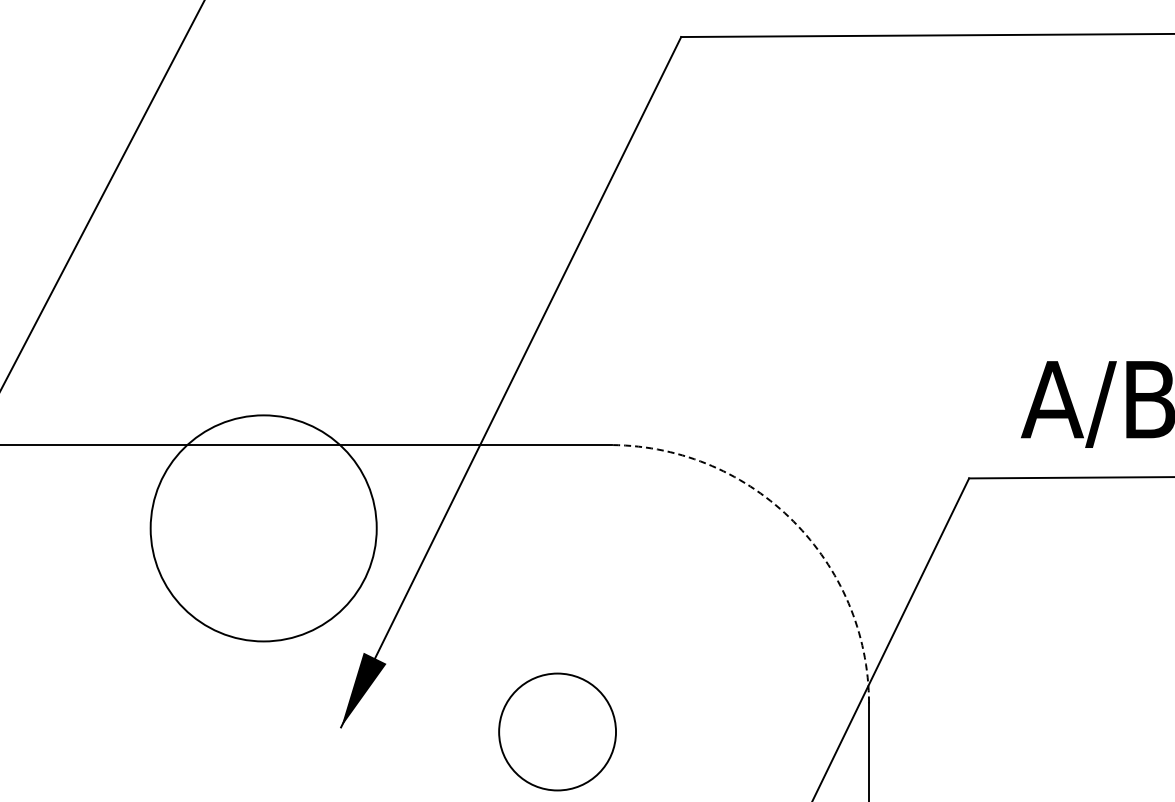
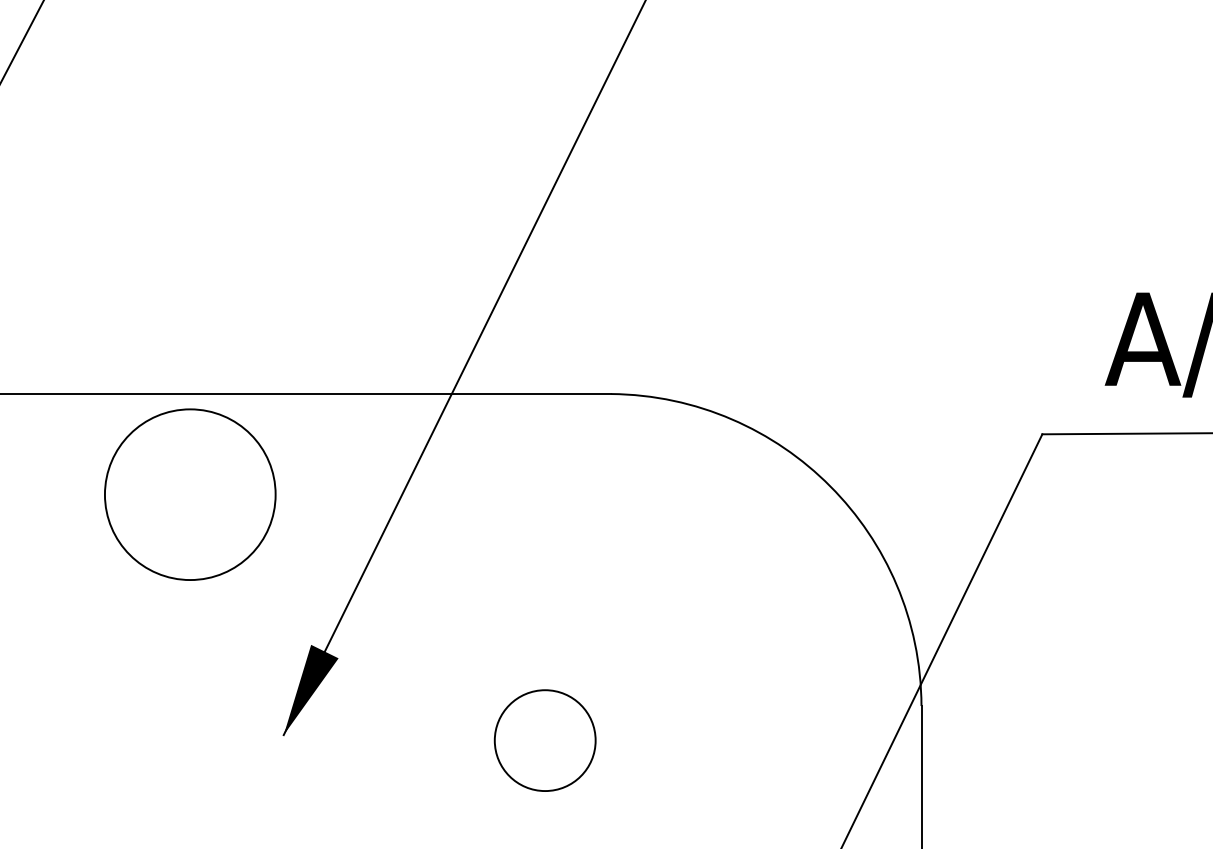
arc: (793, 521) -> (830, 486), dashed -> solid
circle: (263, 528) -> (190, 494), size x0.62
circle: (557, 731) -> (545, 740), size x0.71

